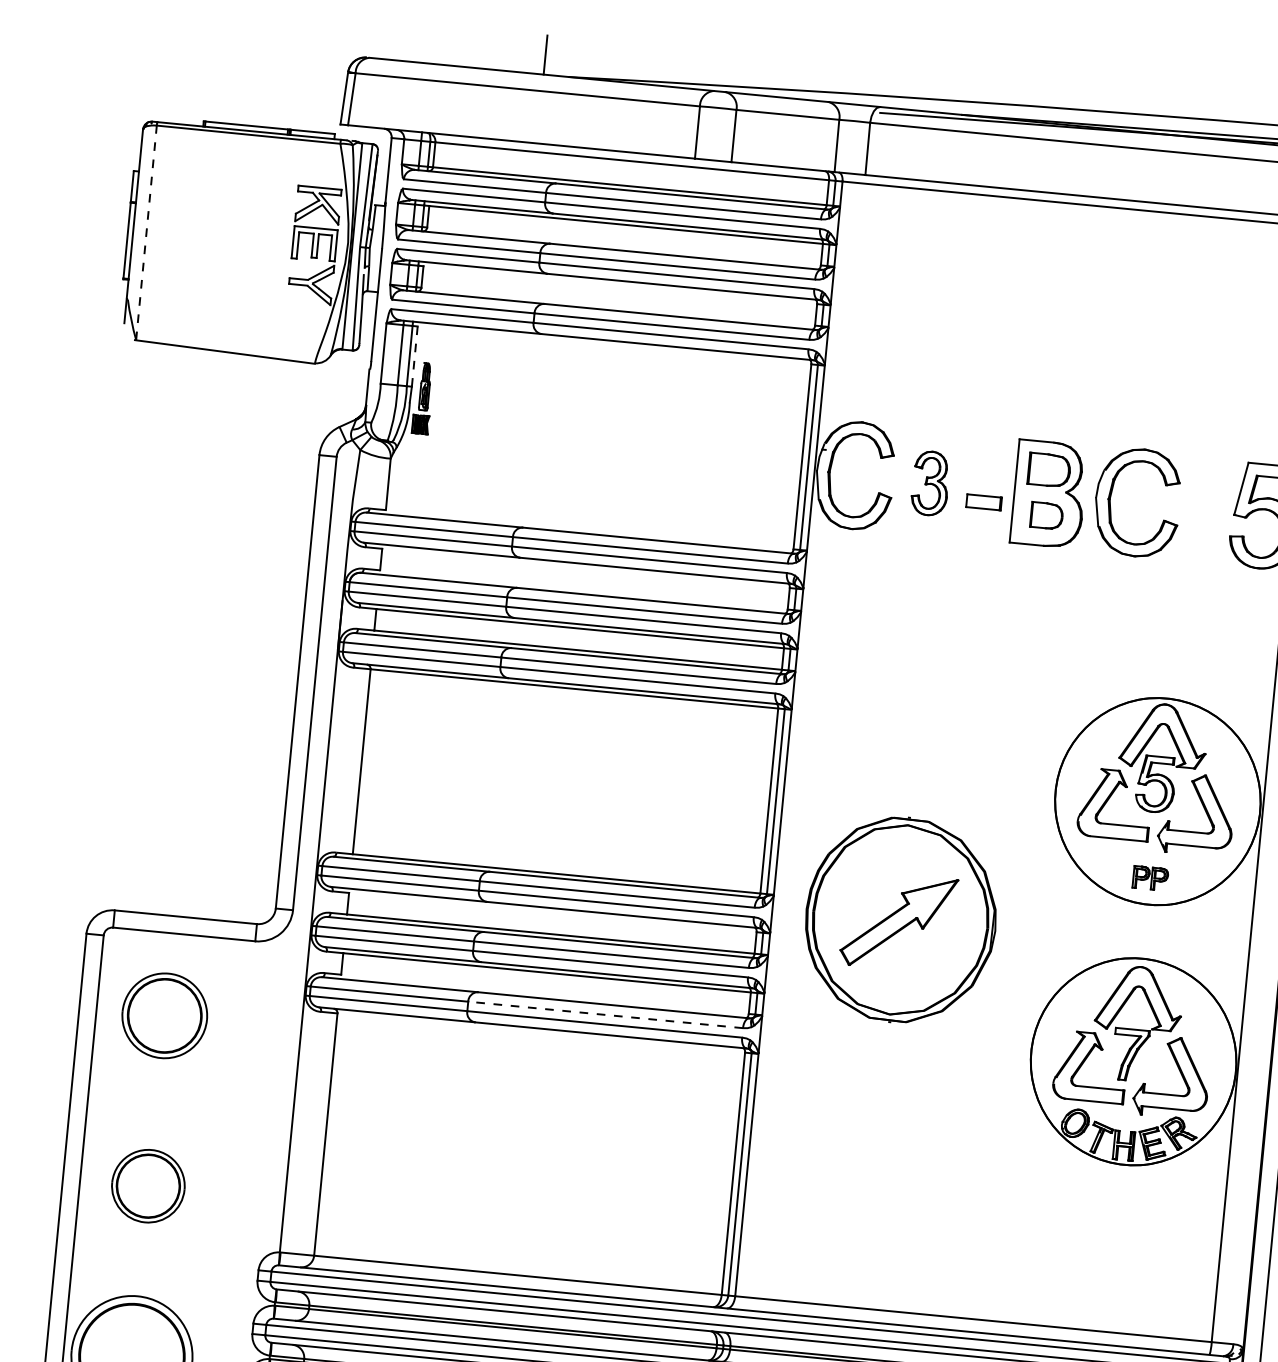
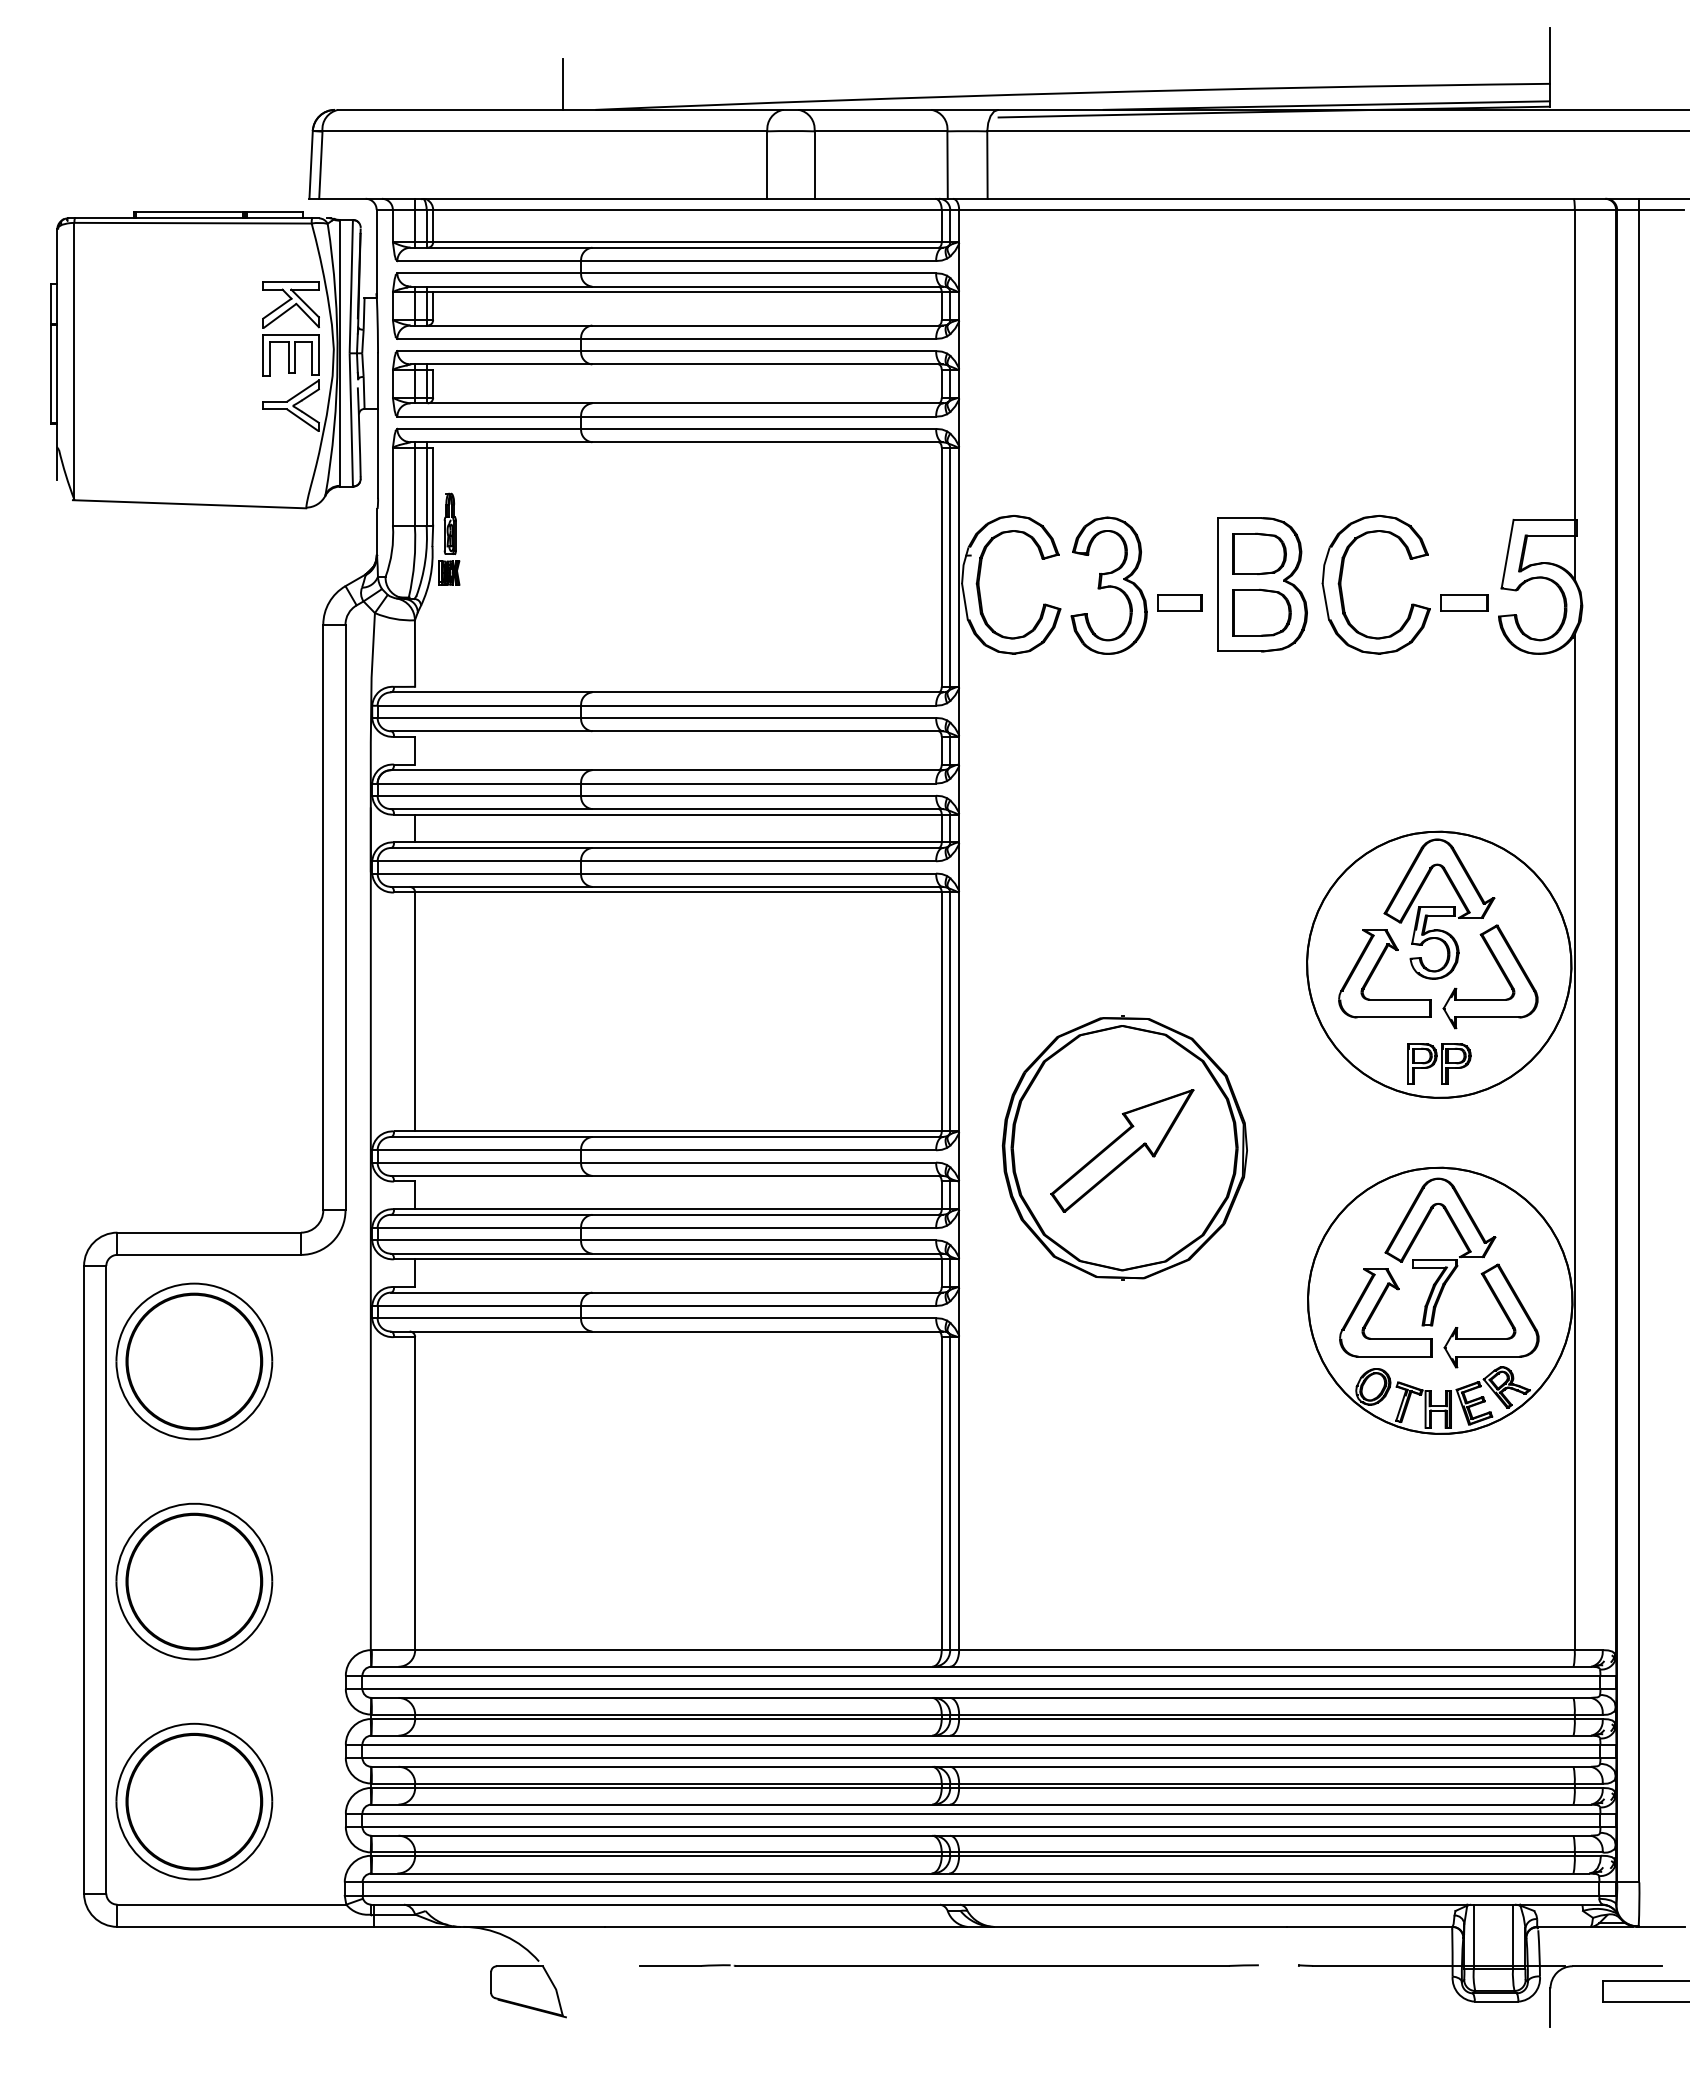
line: (146, 232) -> (74, 361), dashed -> solid
line: (415, 356) -> (433, 486), dashed -> solid
part: (930, 483) -> (1108, 585), size x1.67
part: (1046, 515) -> (1261, 612), size x1.43
part: (1204, 523) -> (1464, 602), added
part: (1150, 878) -> (1439, 1063), size x1.43
line: (605, 1014) -> (758, 1305), dashed -> solid
part: (164, 1015) -> (194, 1361), size x1.43
part: (148, 1186) -> (194, 1581), size x1.67

